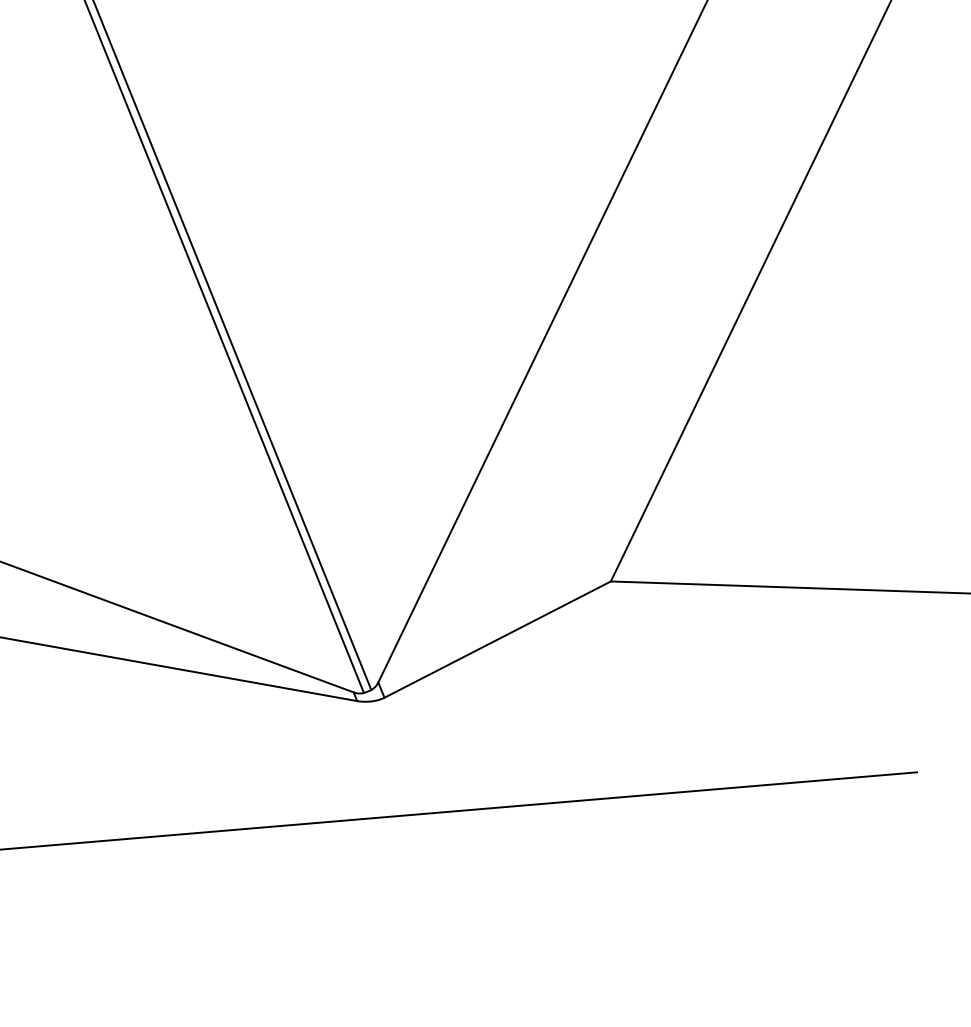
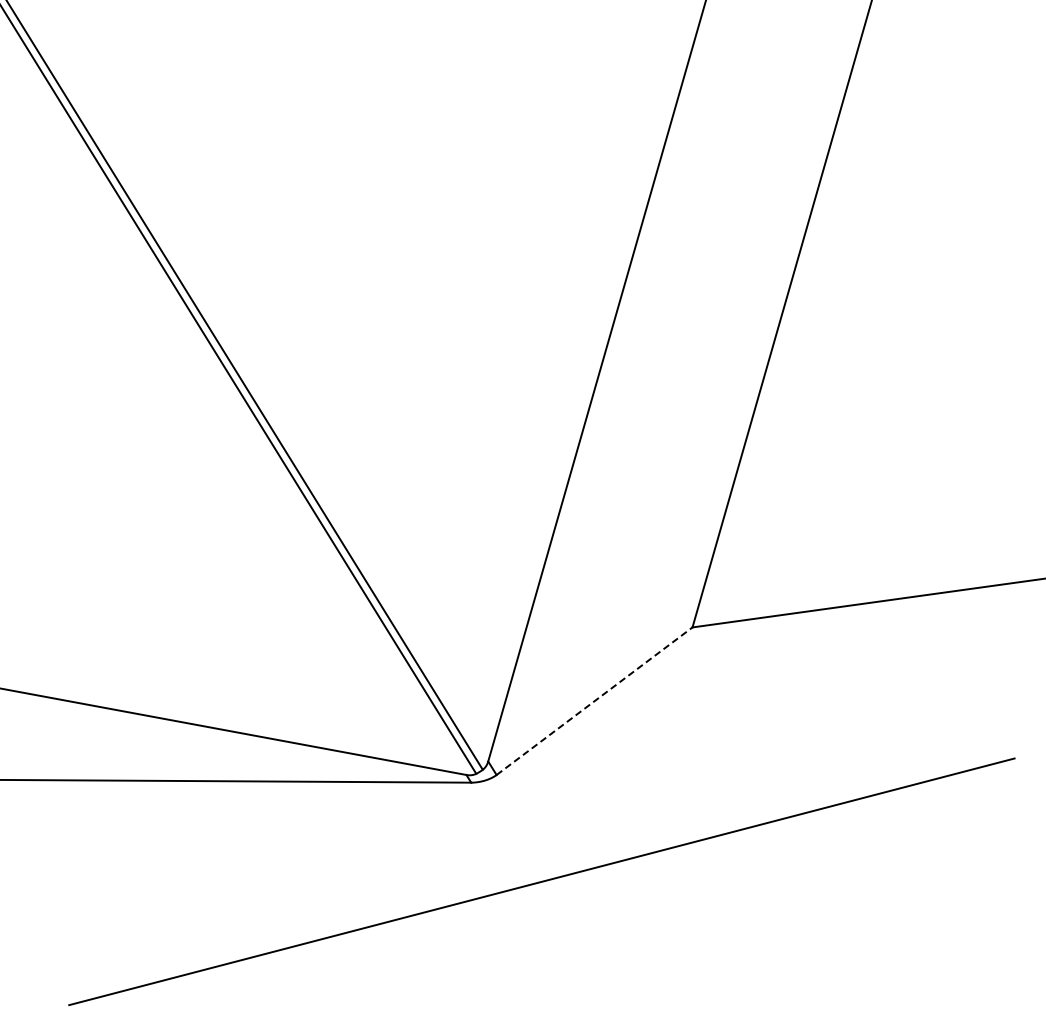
line: (497, 639) -> (594, 701), solid -> dashed

